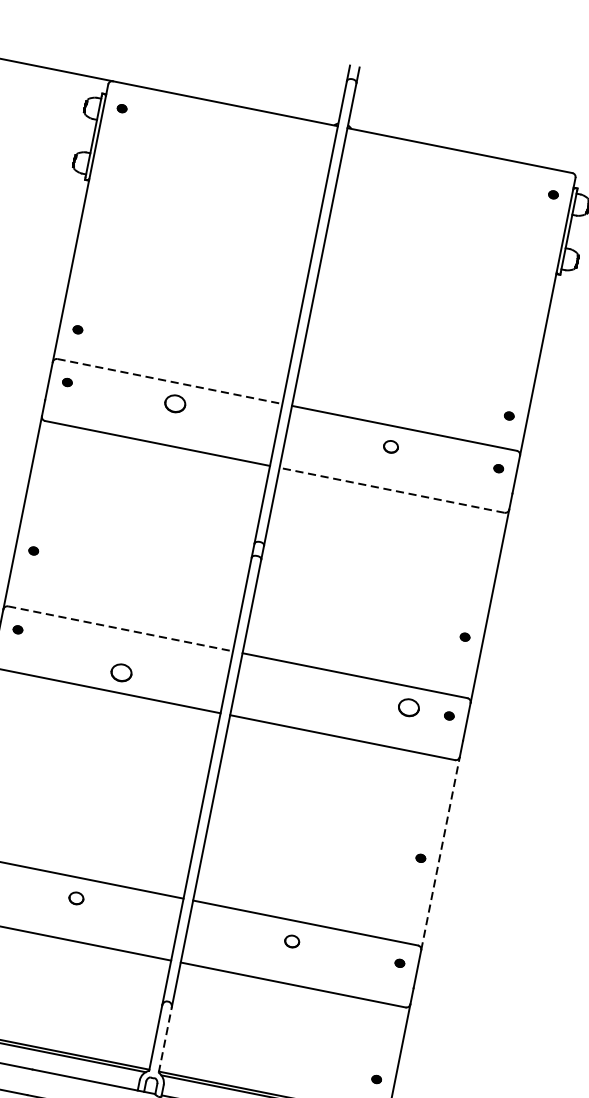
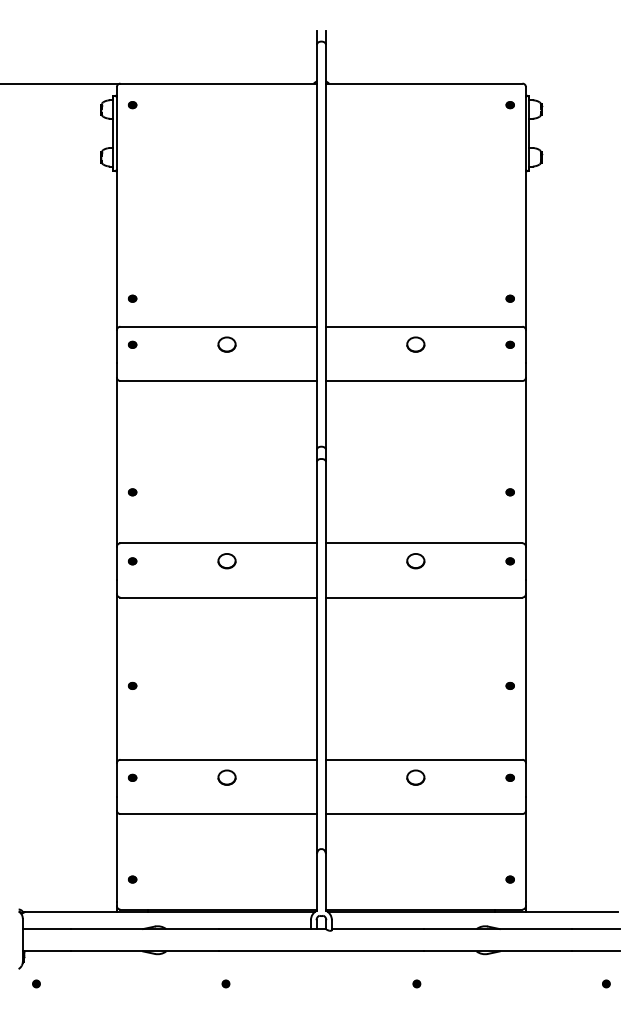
line: (170, 381) -> (219, 326), dashed -> solid
part: (390, 446) -> (415, 344), size x1.43
line: (391, 490) -> (423, 381), dashed -> solid
line: (121, 629) -> (219, 543), dashed -> solid
part: (120, 673) -> (226, 561), moved
part: (408, 708) -> (415, 561), moved
line: (440, 853) -> (525, 678), dashed -> solid
part: (75, 898) -> (226, 777), size x1.43
part: (291, 941) -> (415, 777), size x1.43
line: (165, 1039) -> (325, 881), dashed -> solid

